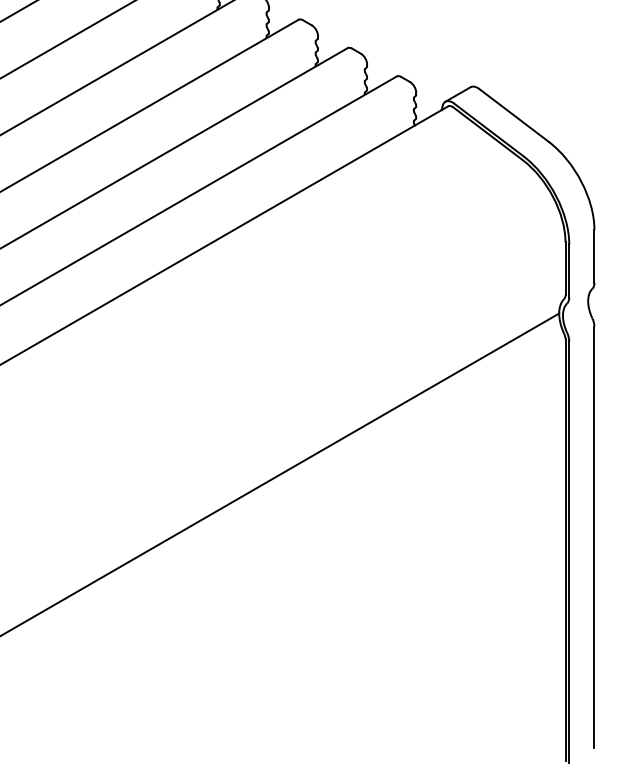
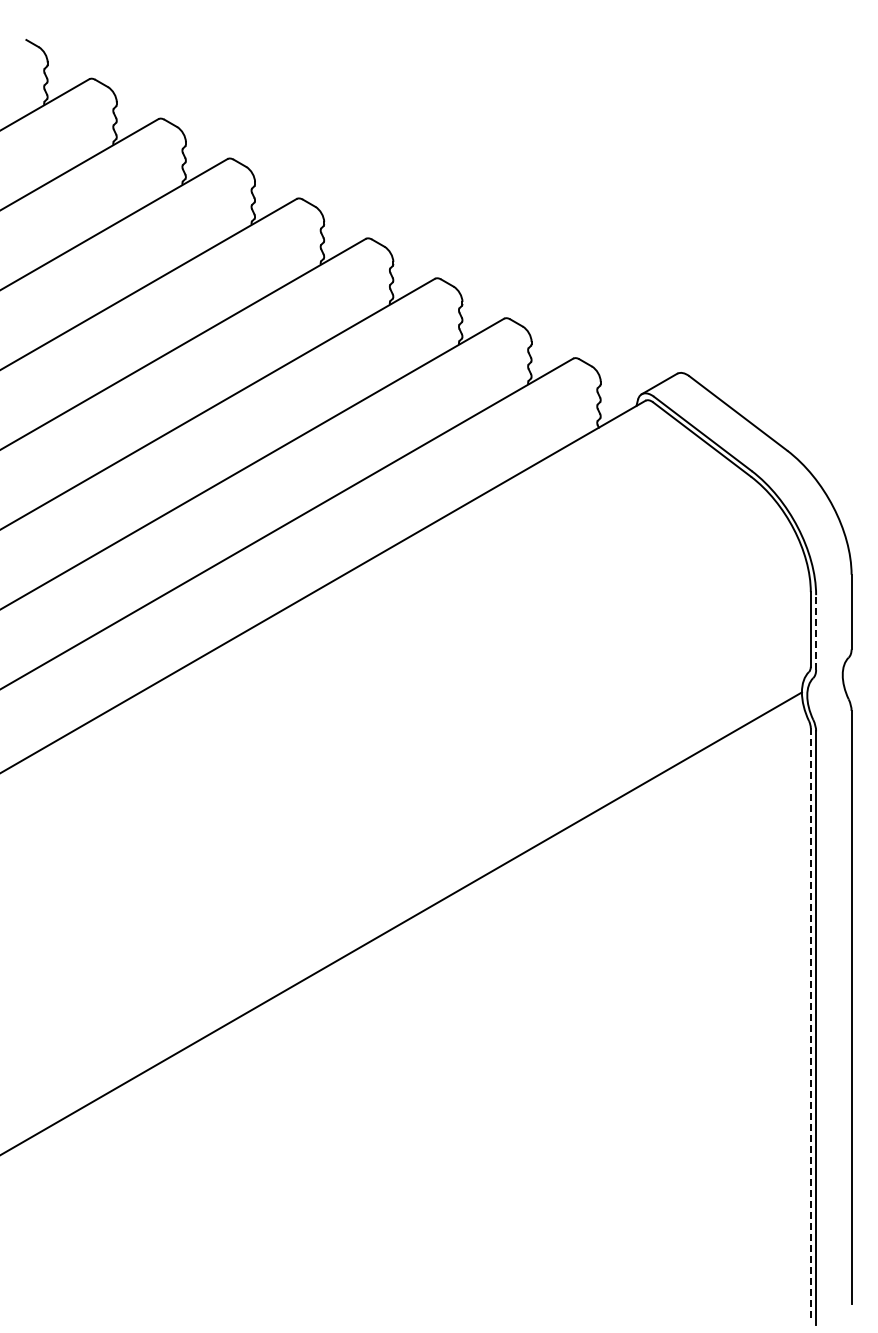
line: (569, 270) -> (816, 632), solid -> dashed
line: (565, 550) -> (810, 1025), solid -> dashed

